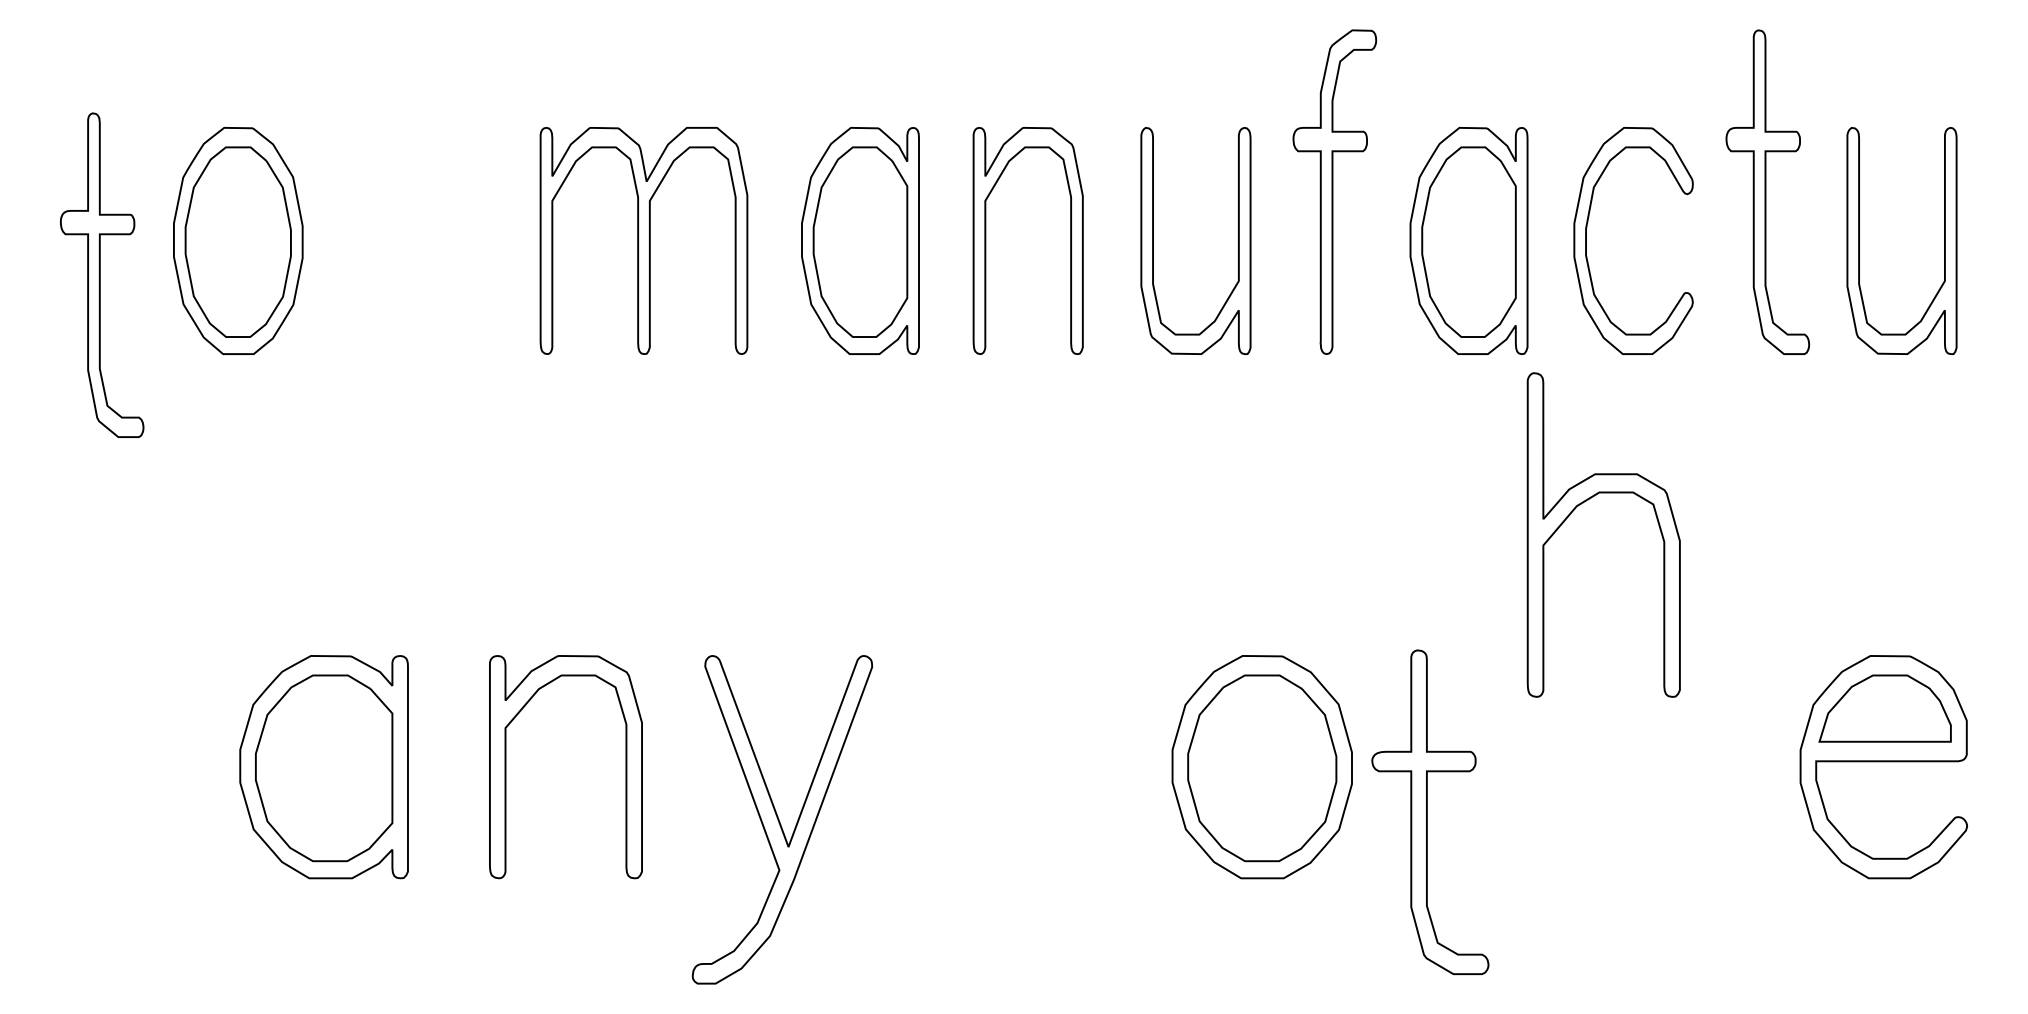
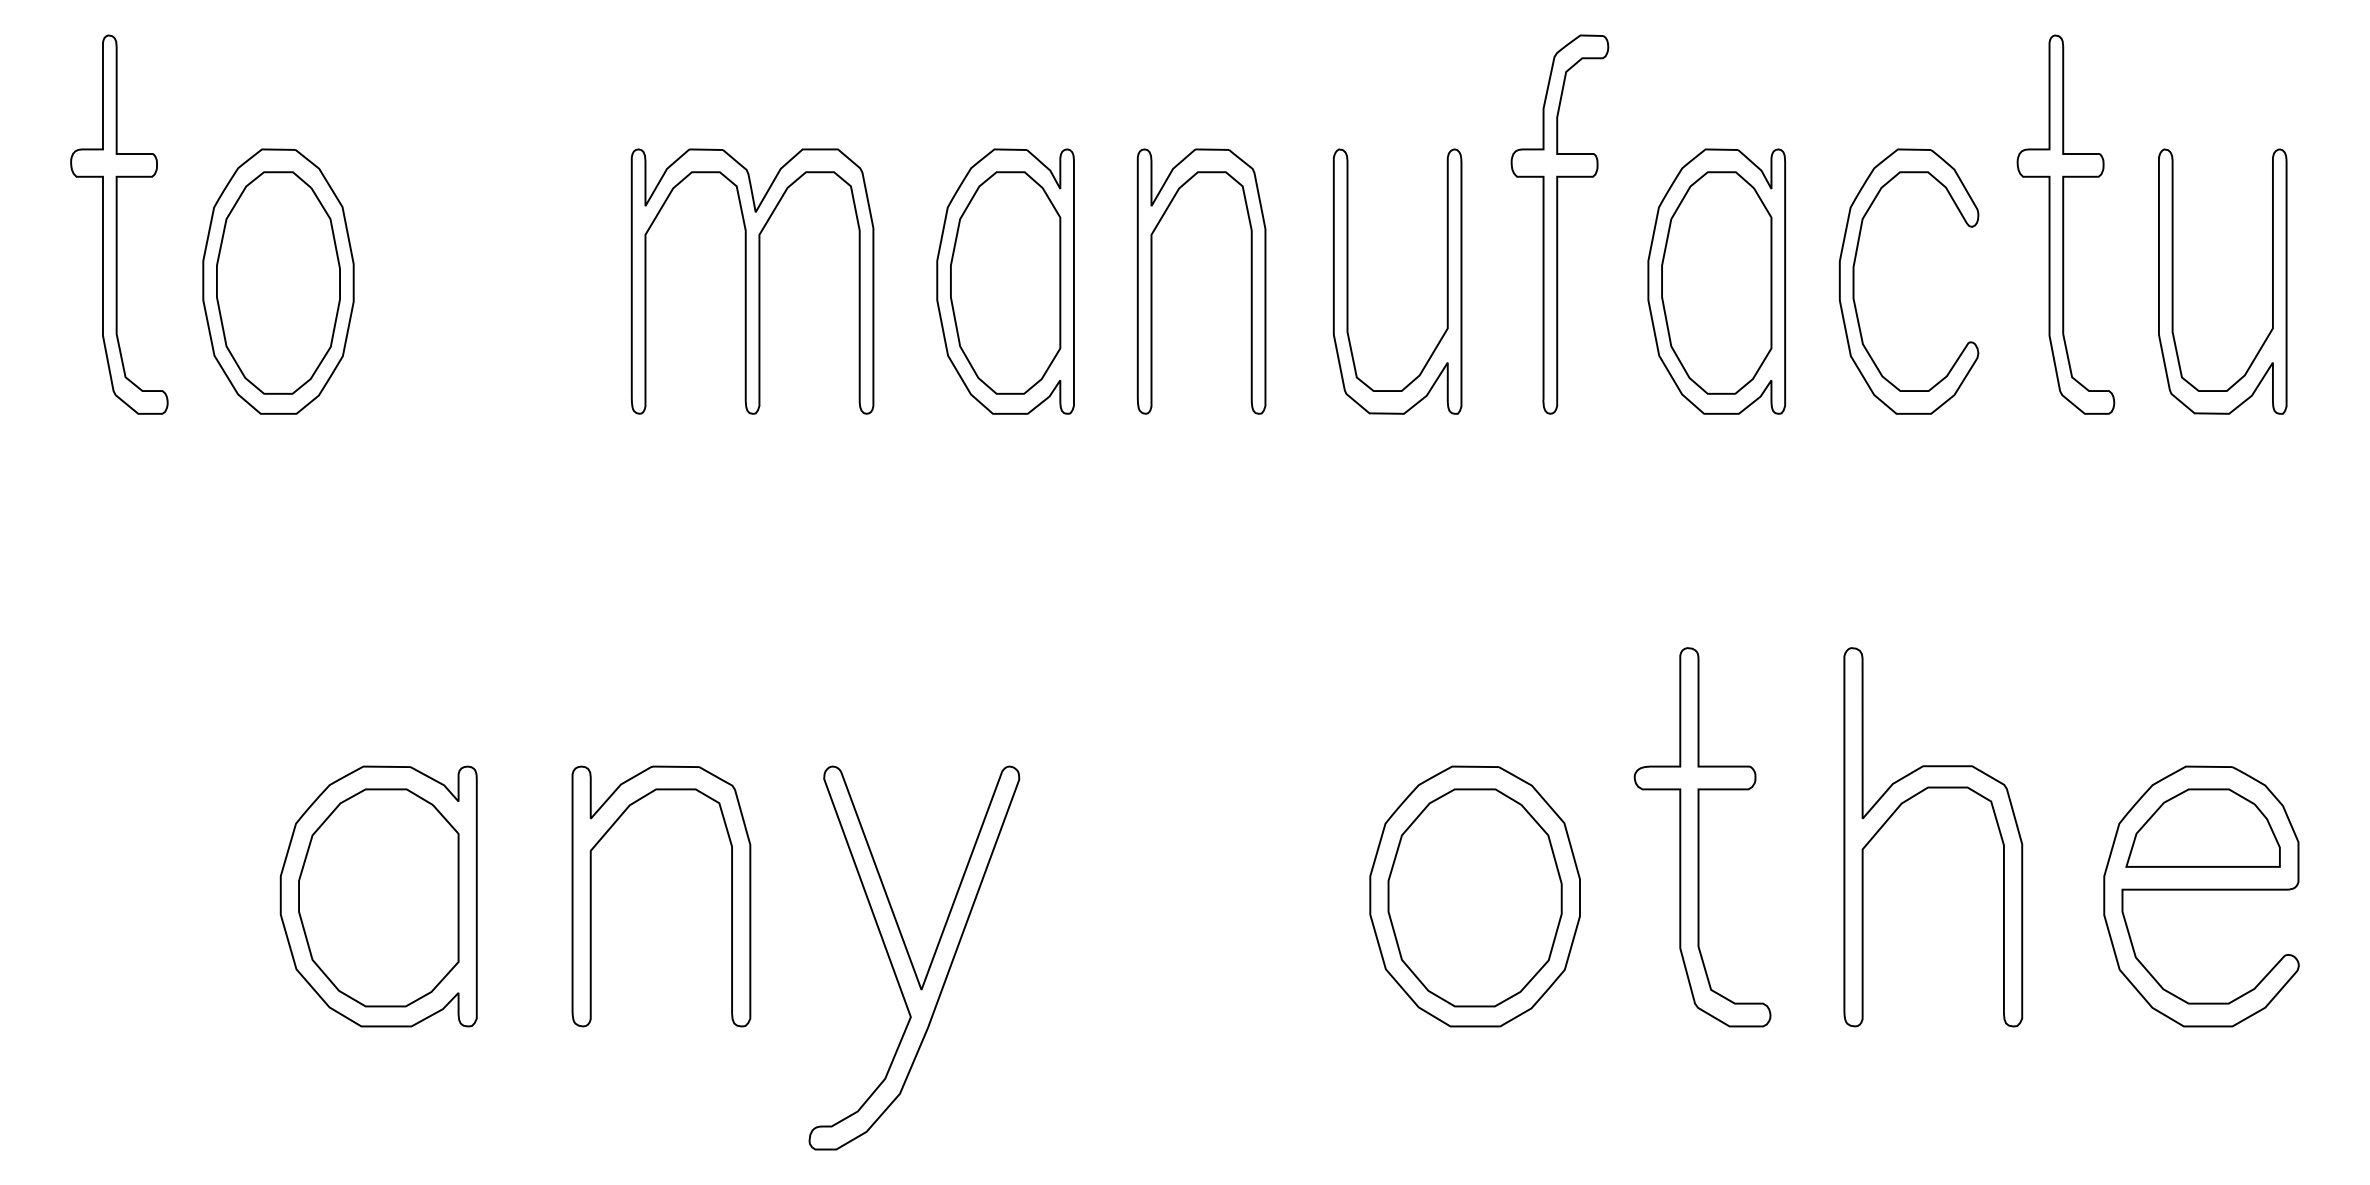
curve: (100, 275) -> (117, 224), moved
curve: (1586, 501) -> (1912, 798), moved
curve: (1427, 812) -> (1699, 837), moved

